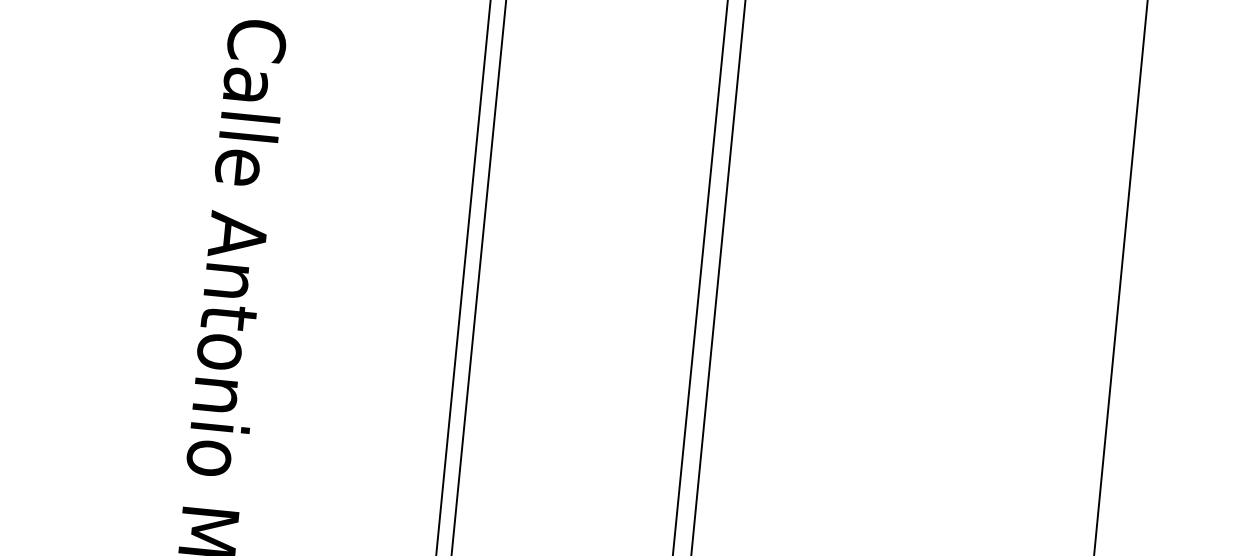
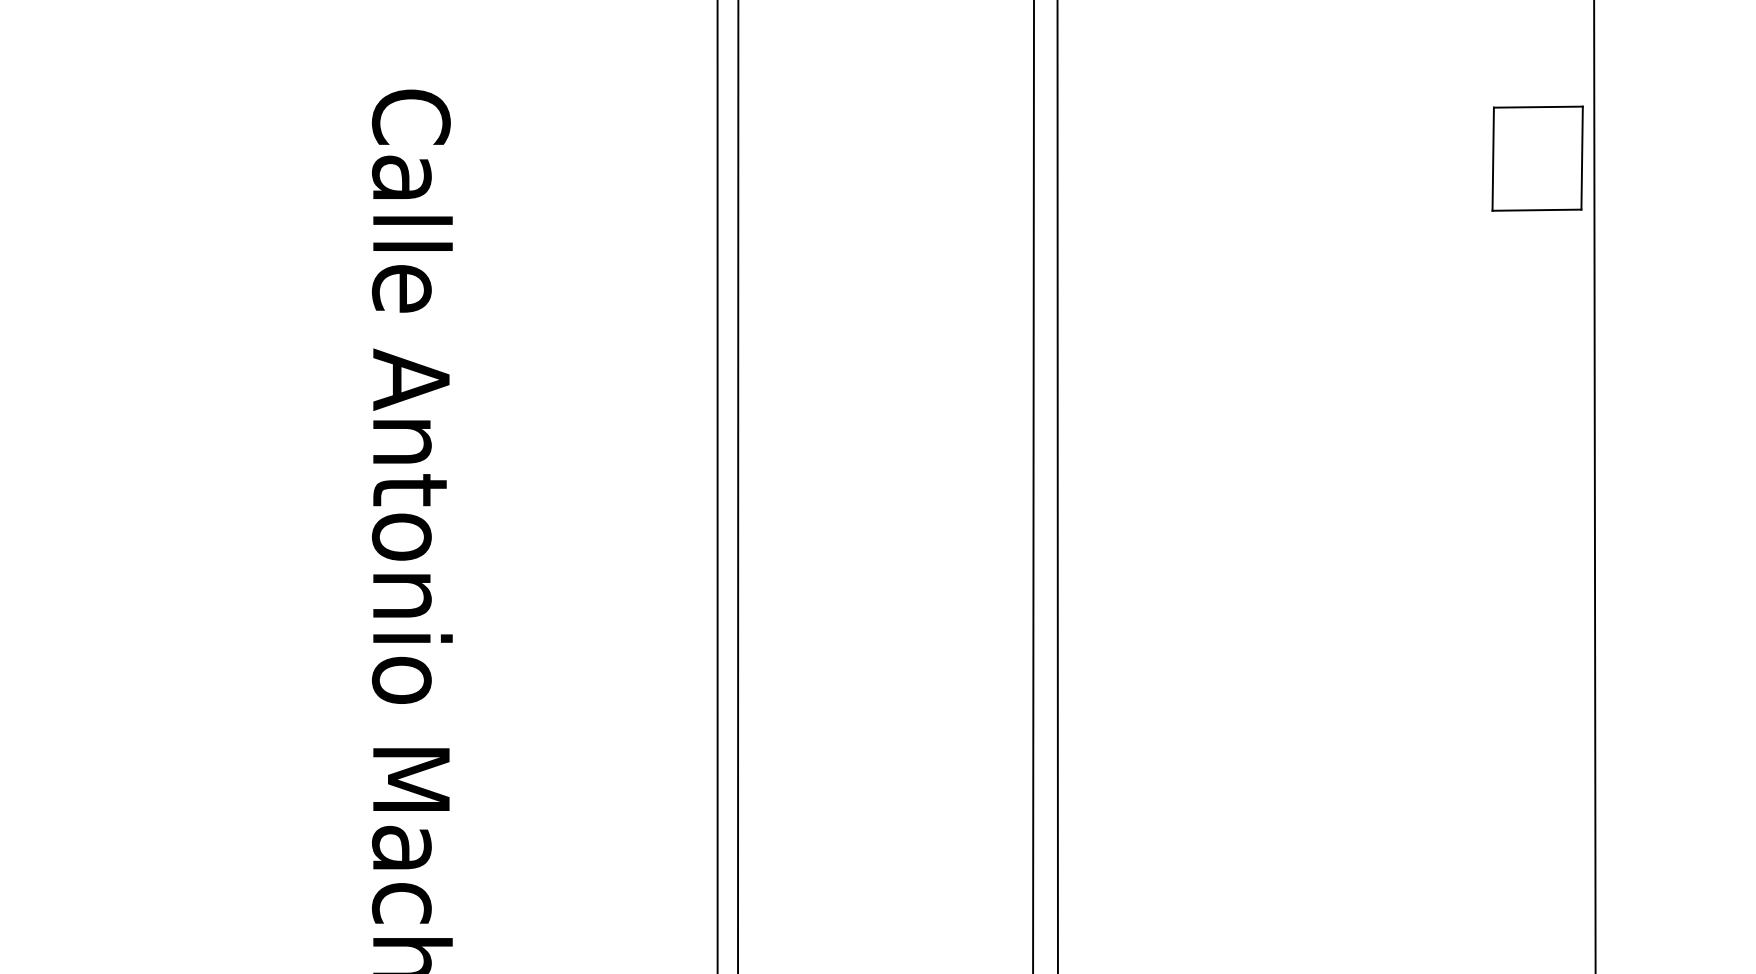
part: (1090, 153) -> (1537, 158), added

